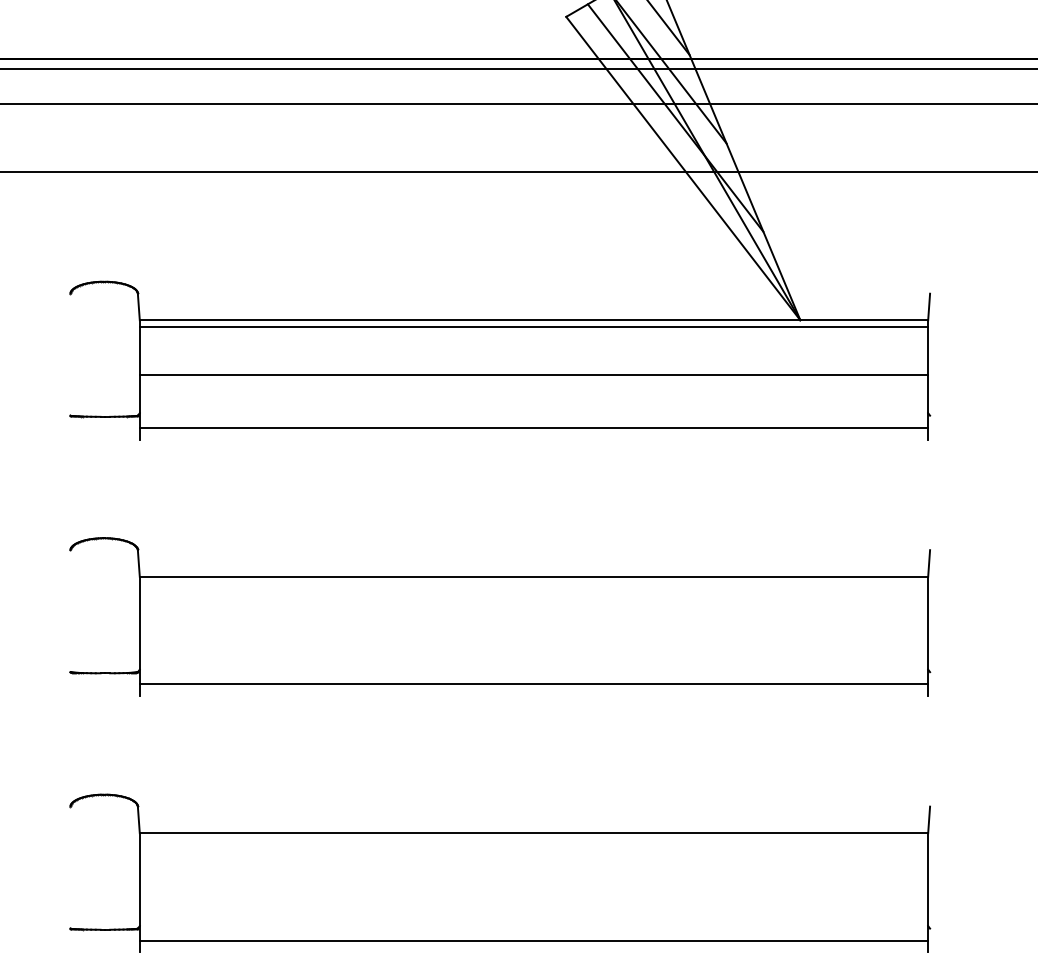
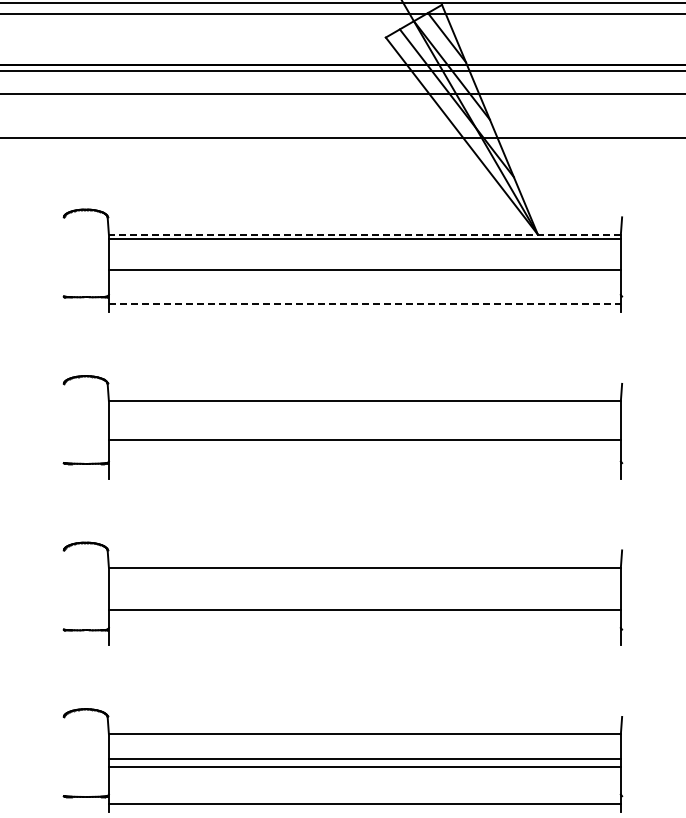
line: (533, 320) -> (364, 234), solid -> dashed
line: (533, 427) -> (364, 304), solid -> dashed
line: (533, 683) -> (364, 439), moved
line: (533, 940) -> (364, 610), moved

